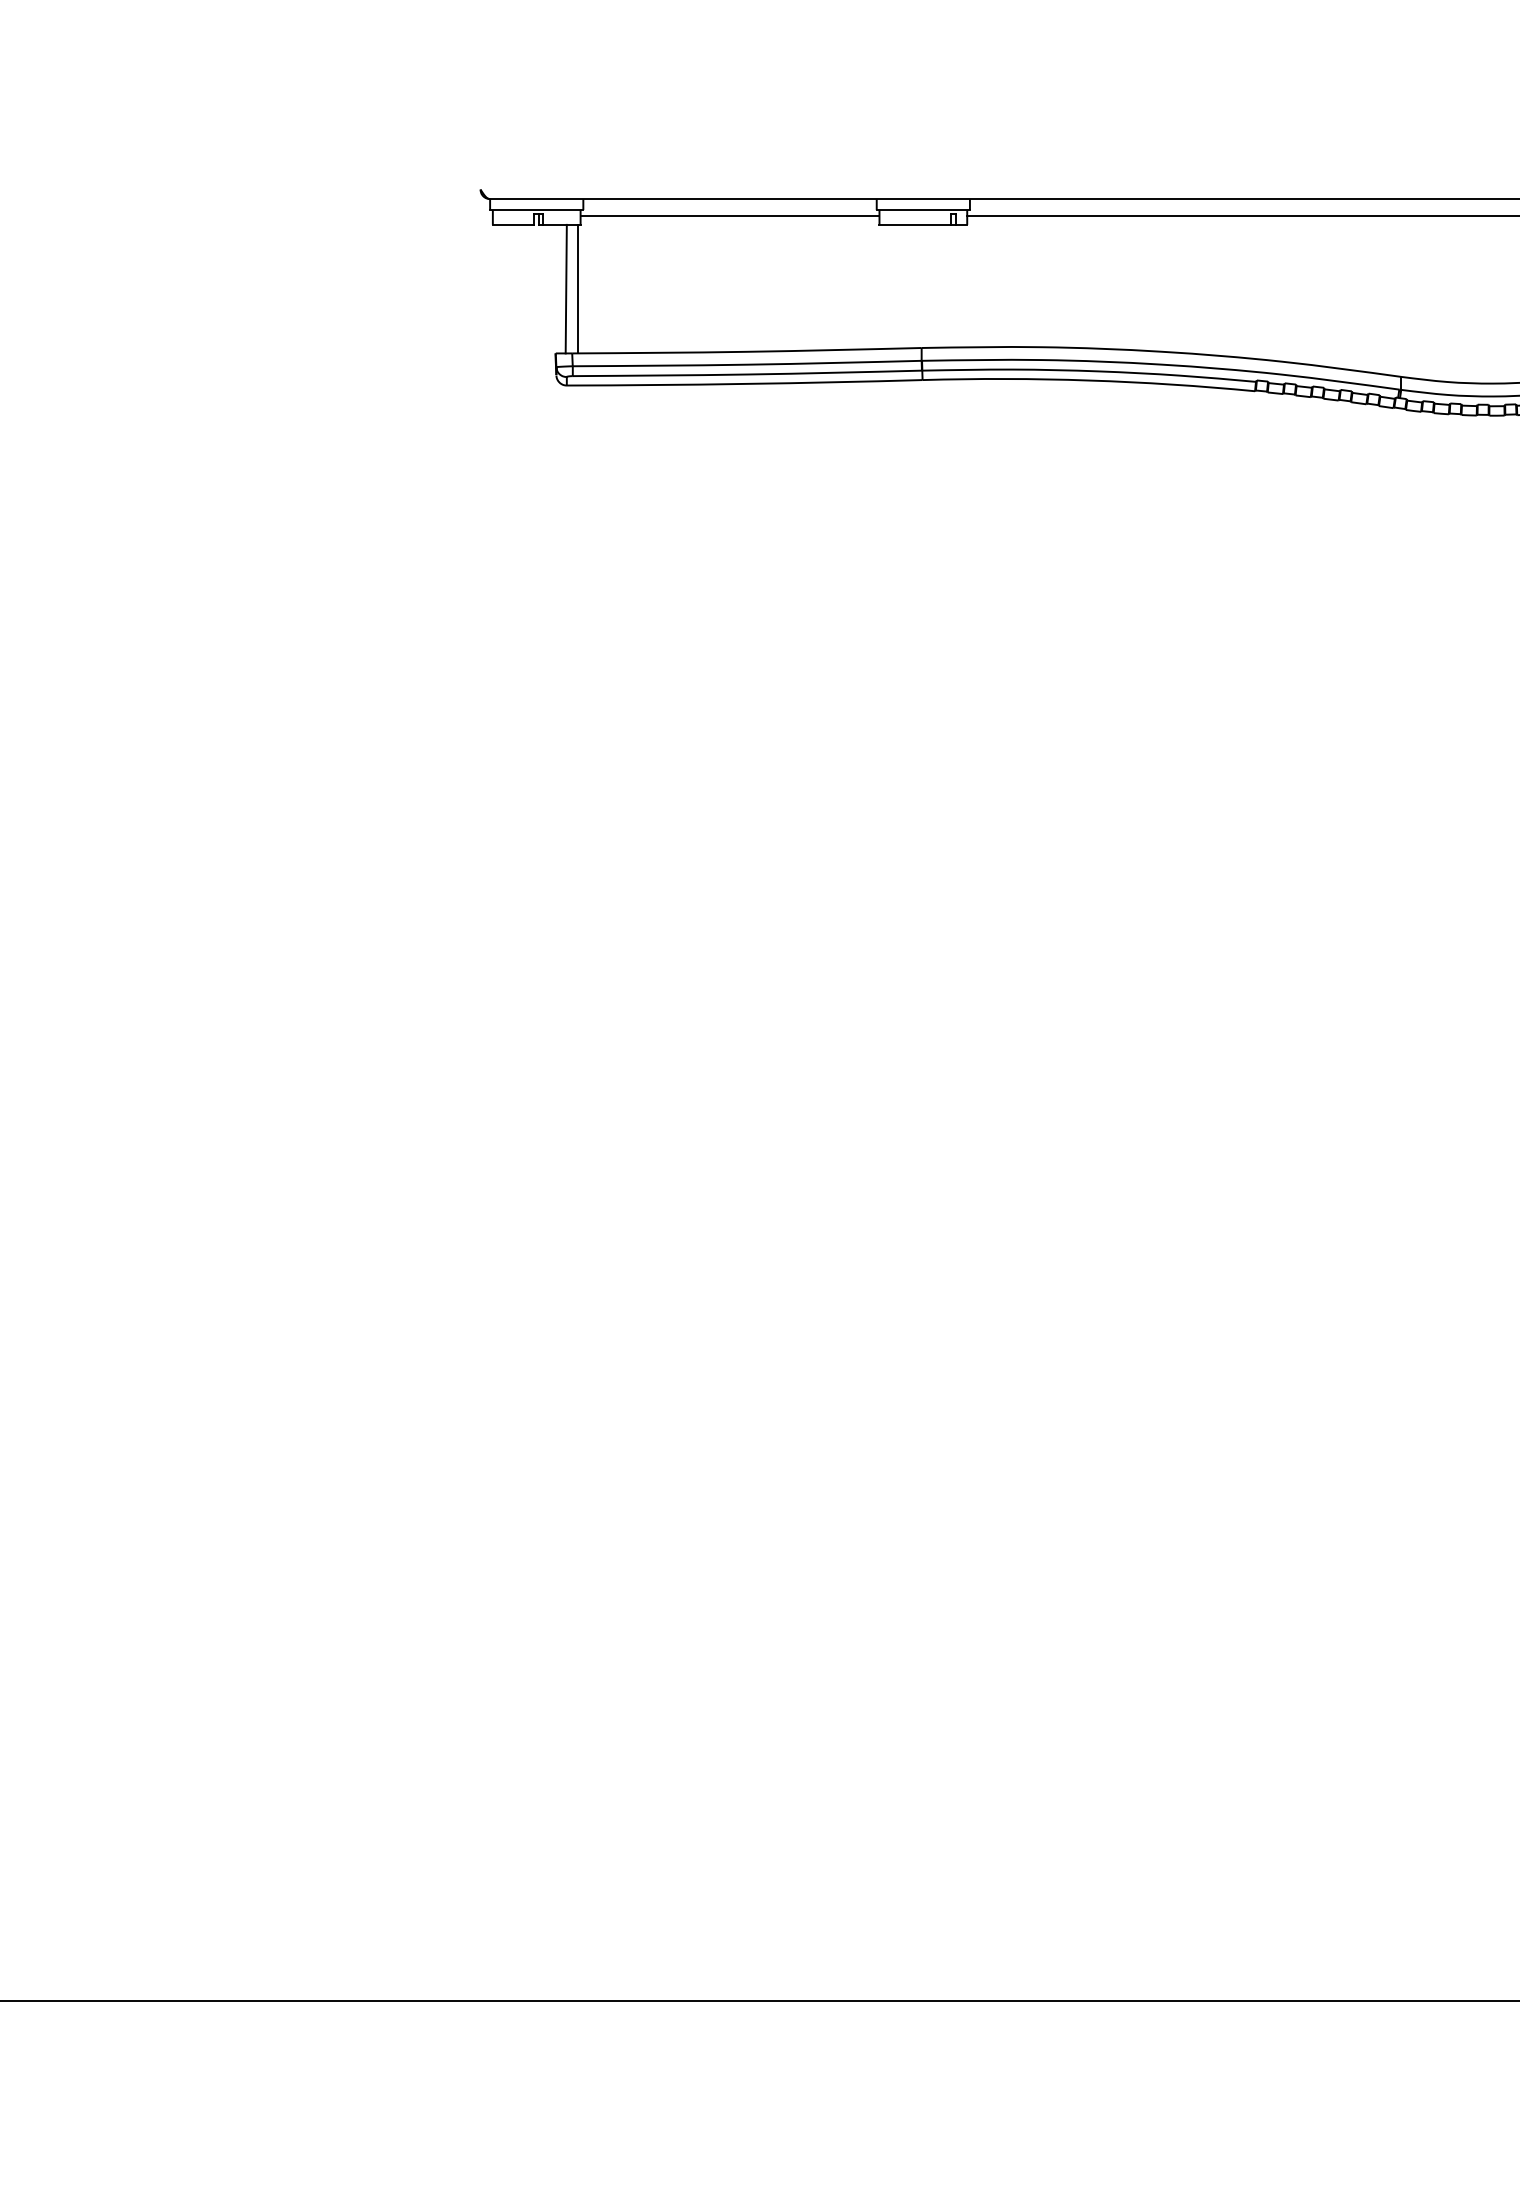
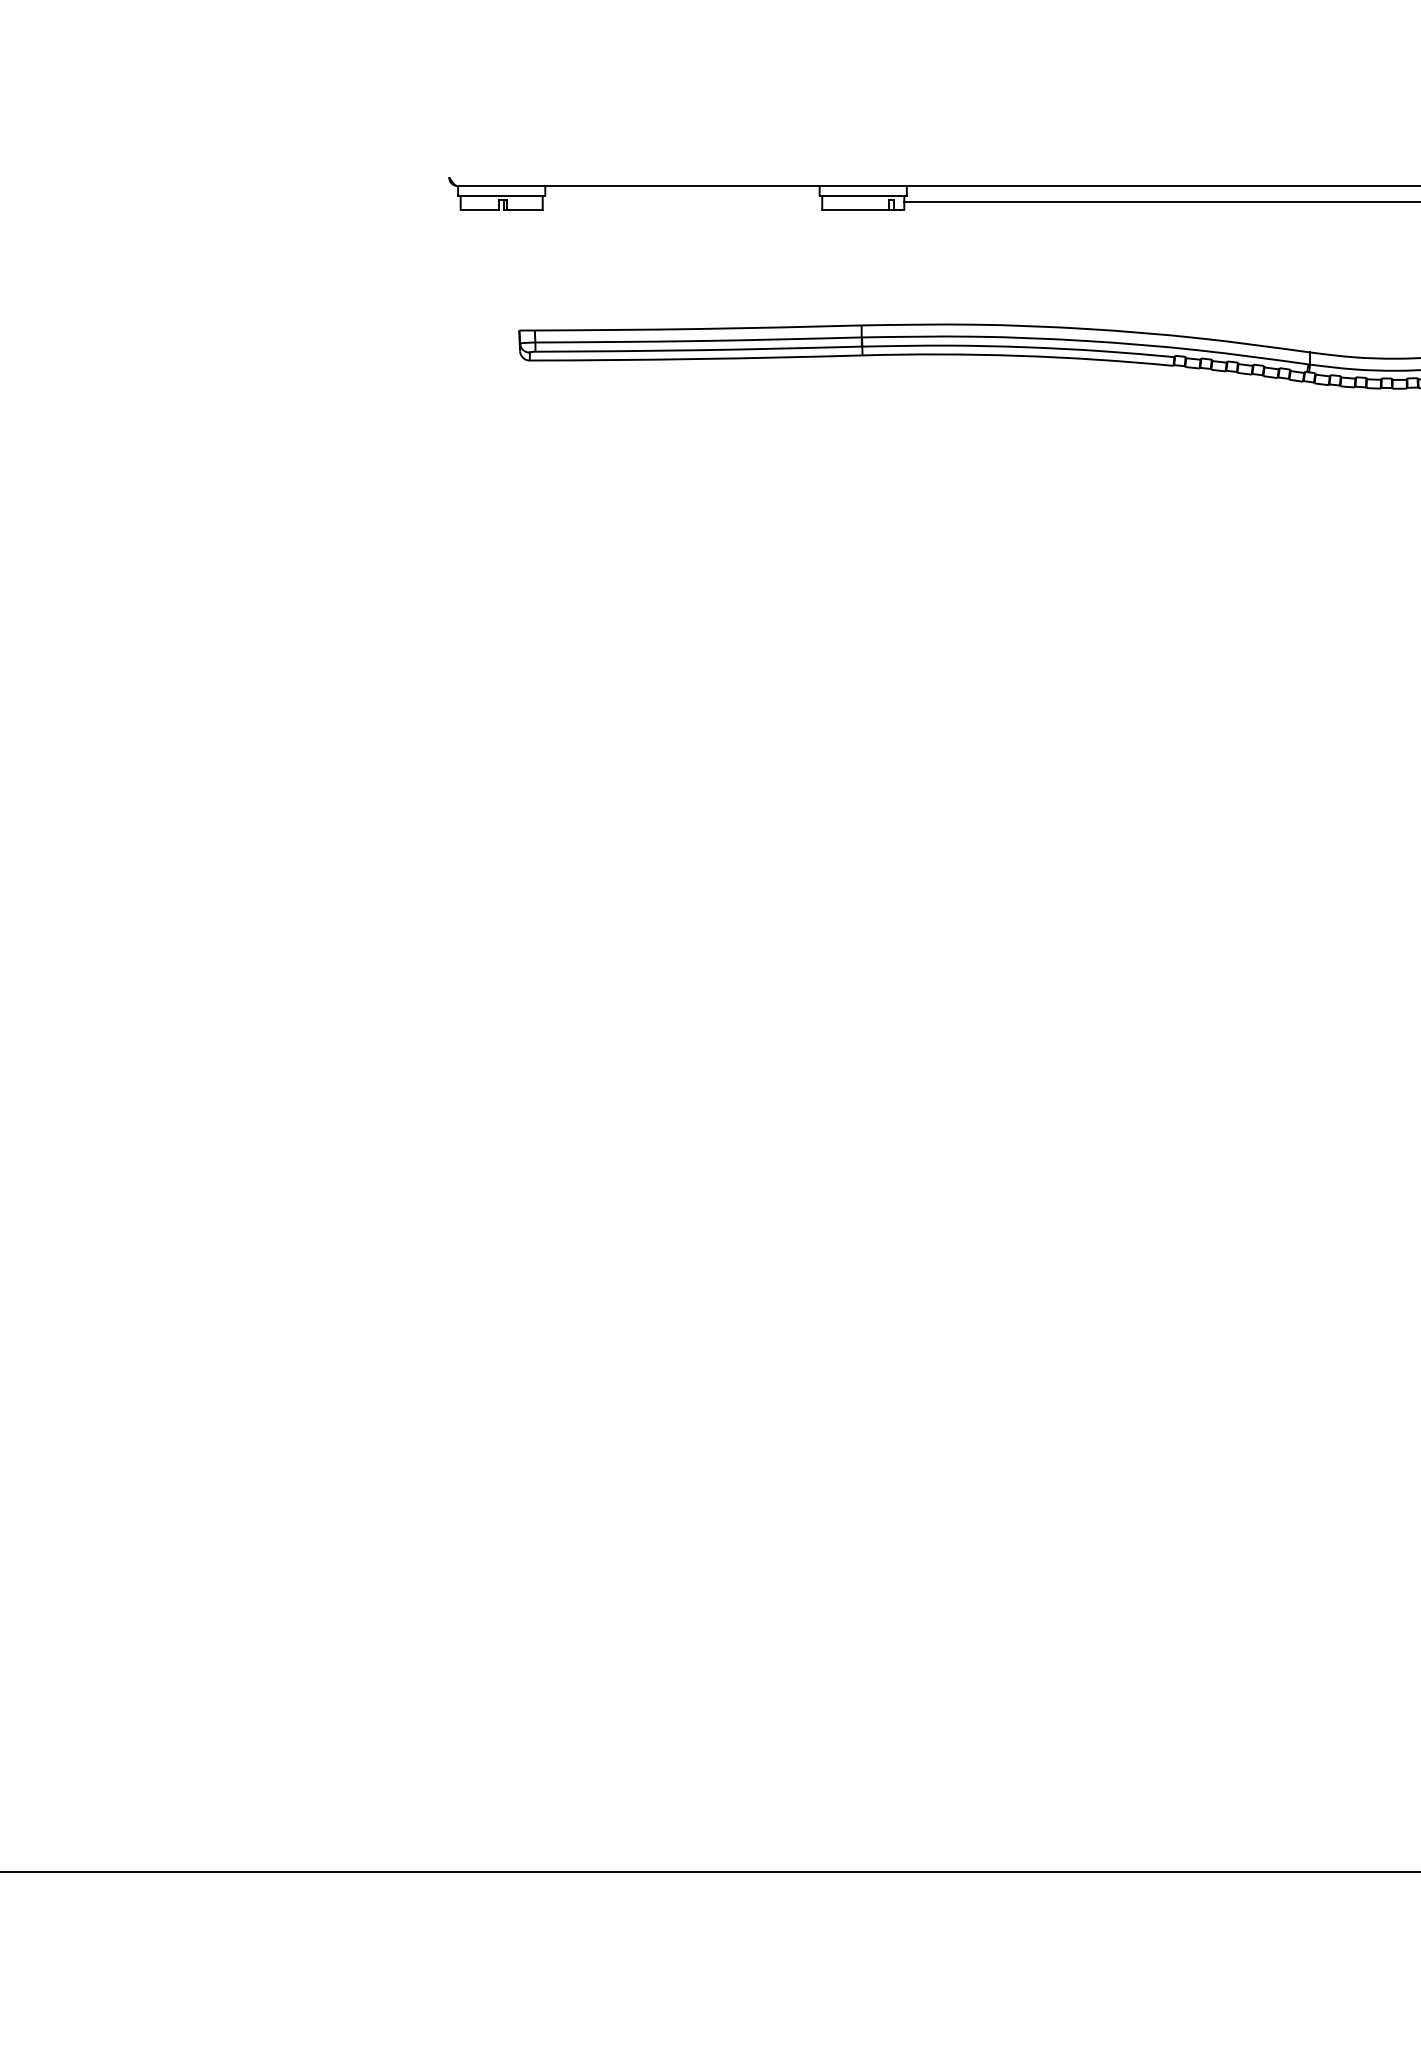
line: (729, 215) -> (681, 201), removed
line: (565, 288) -> (528, 269), removed
line: (577, 288) -> (539, 269), removed

